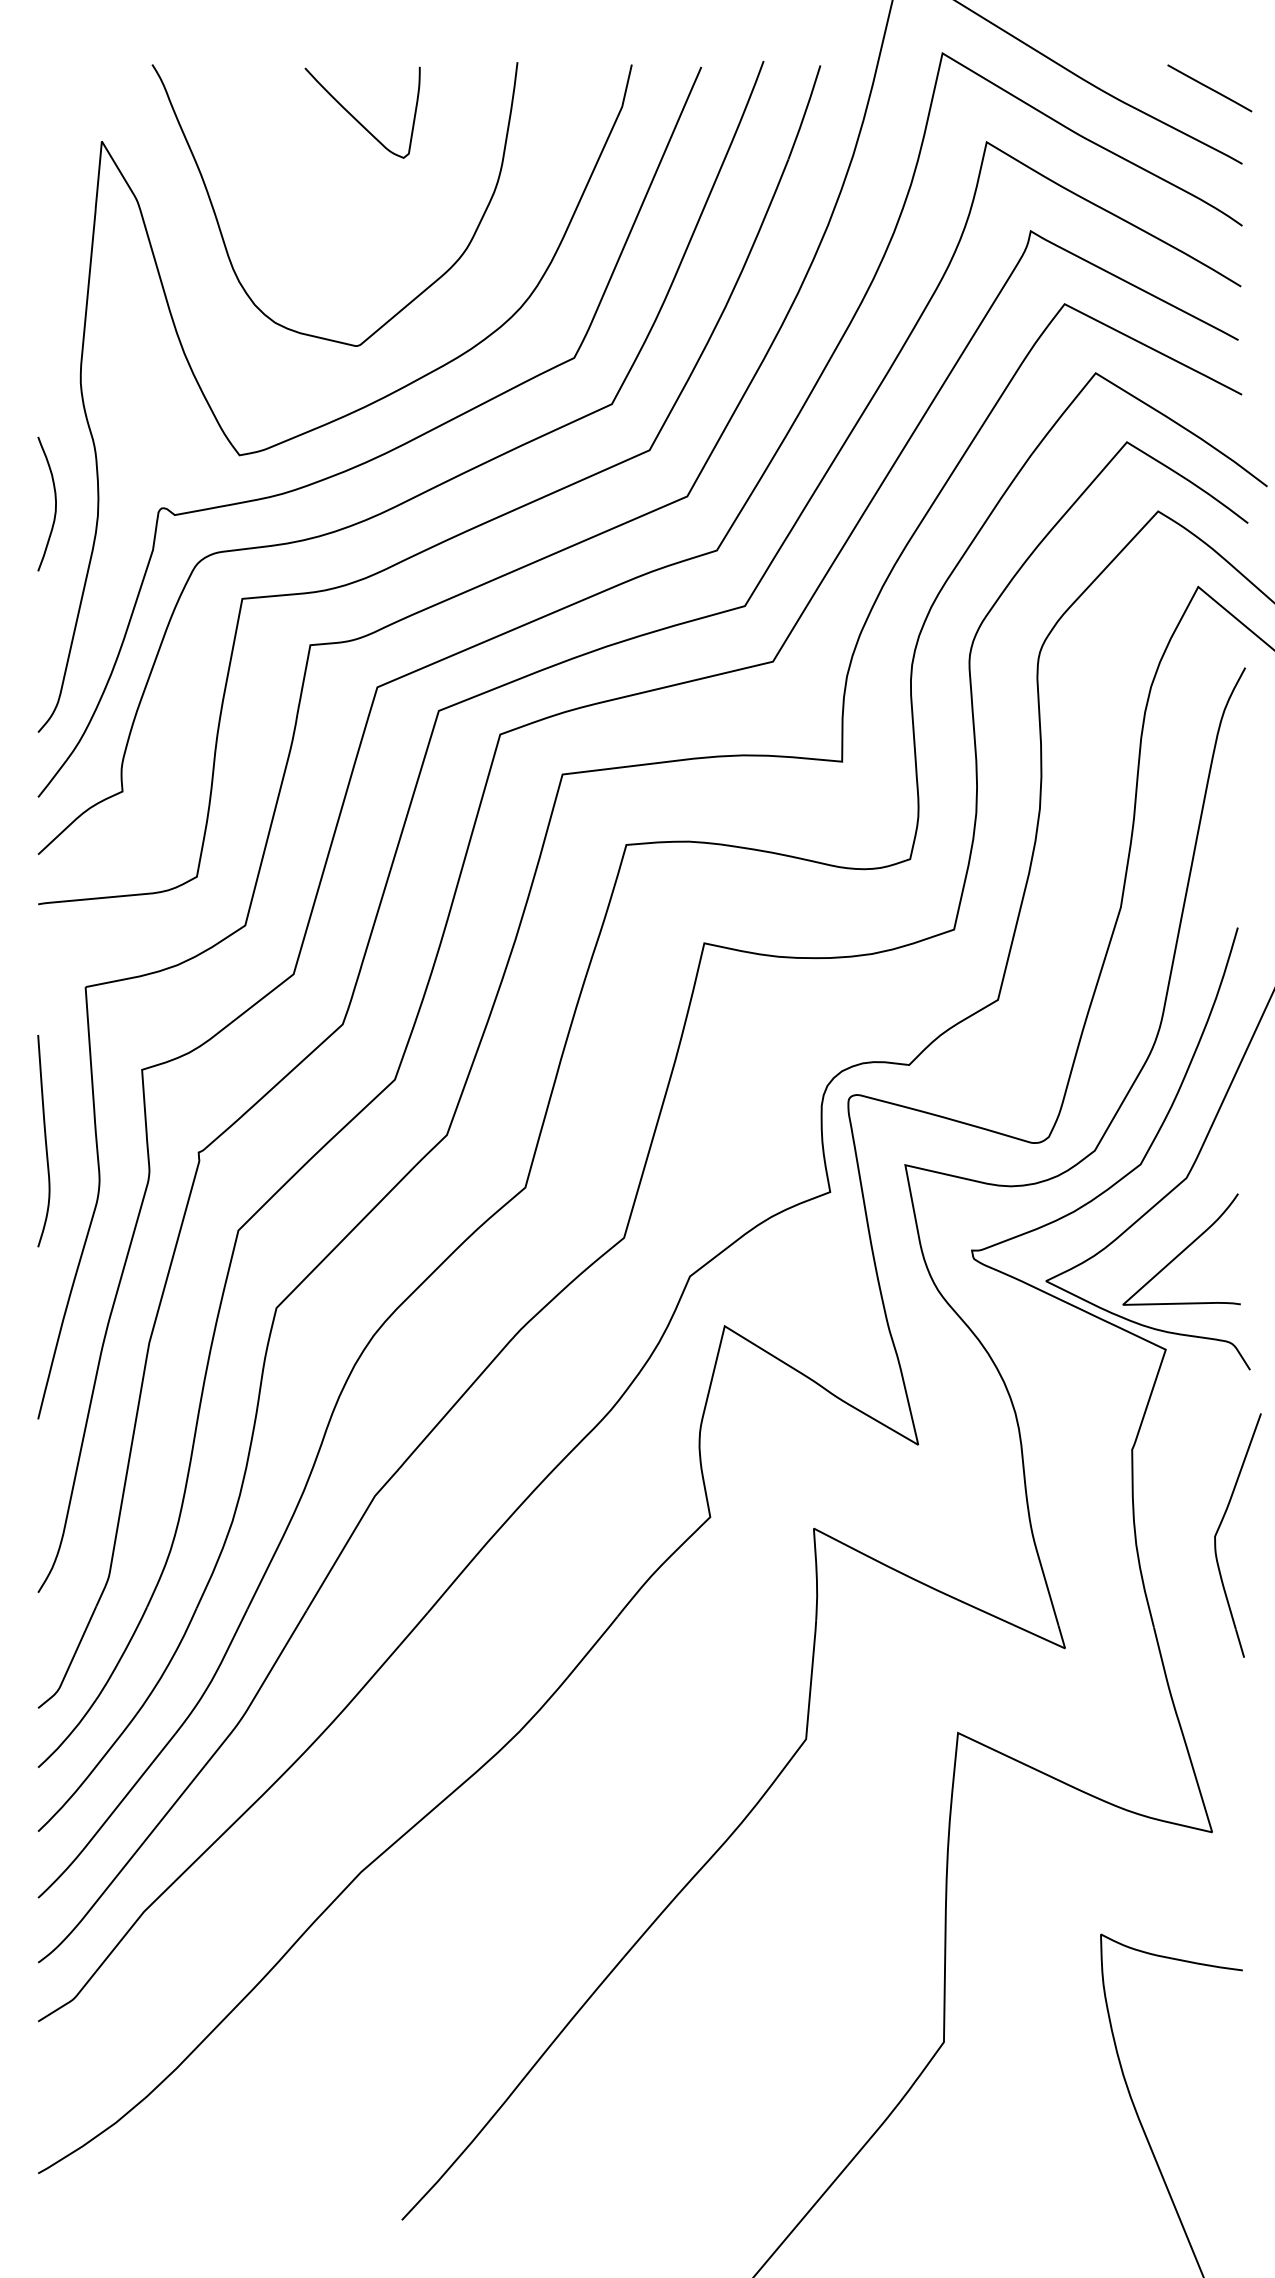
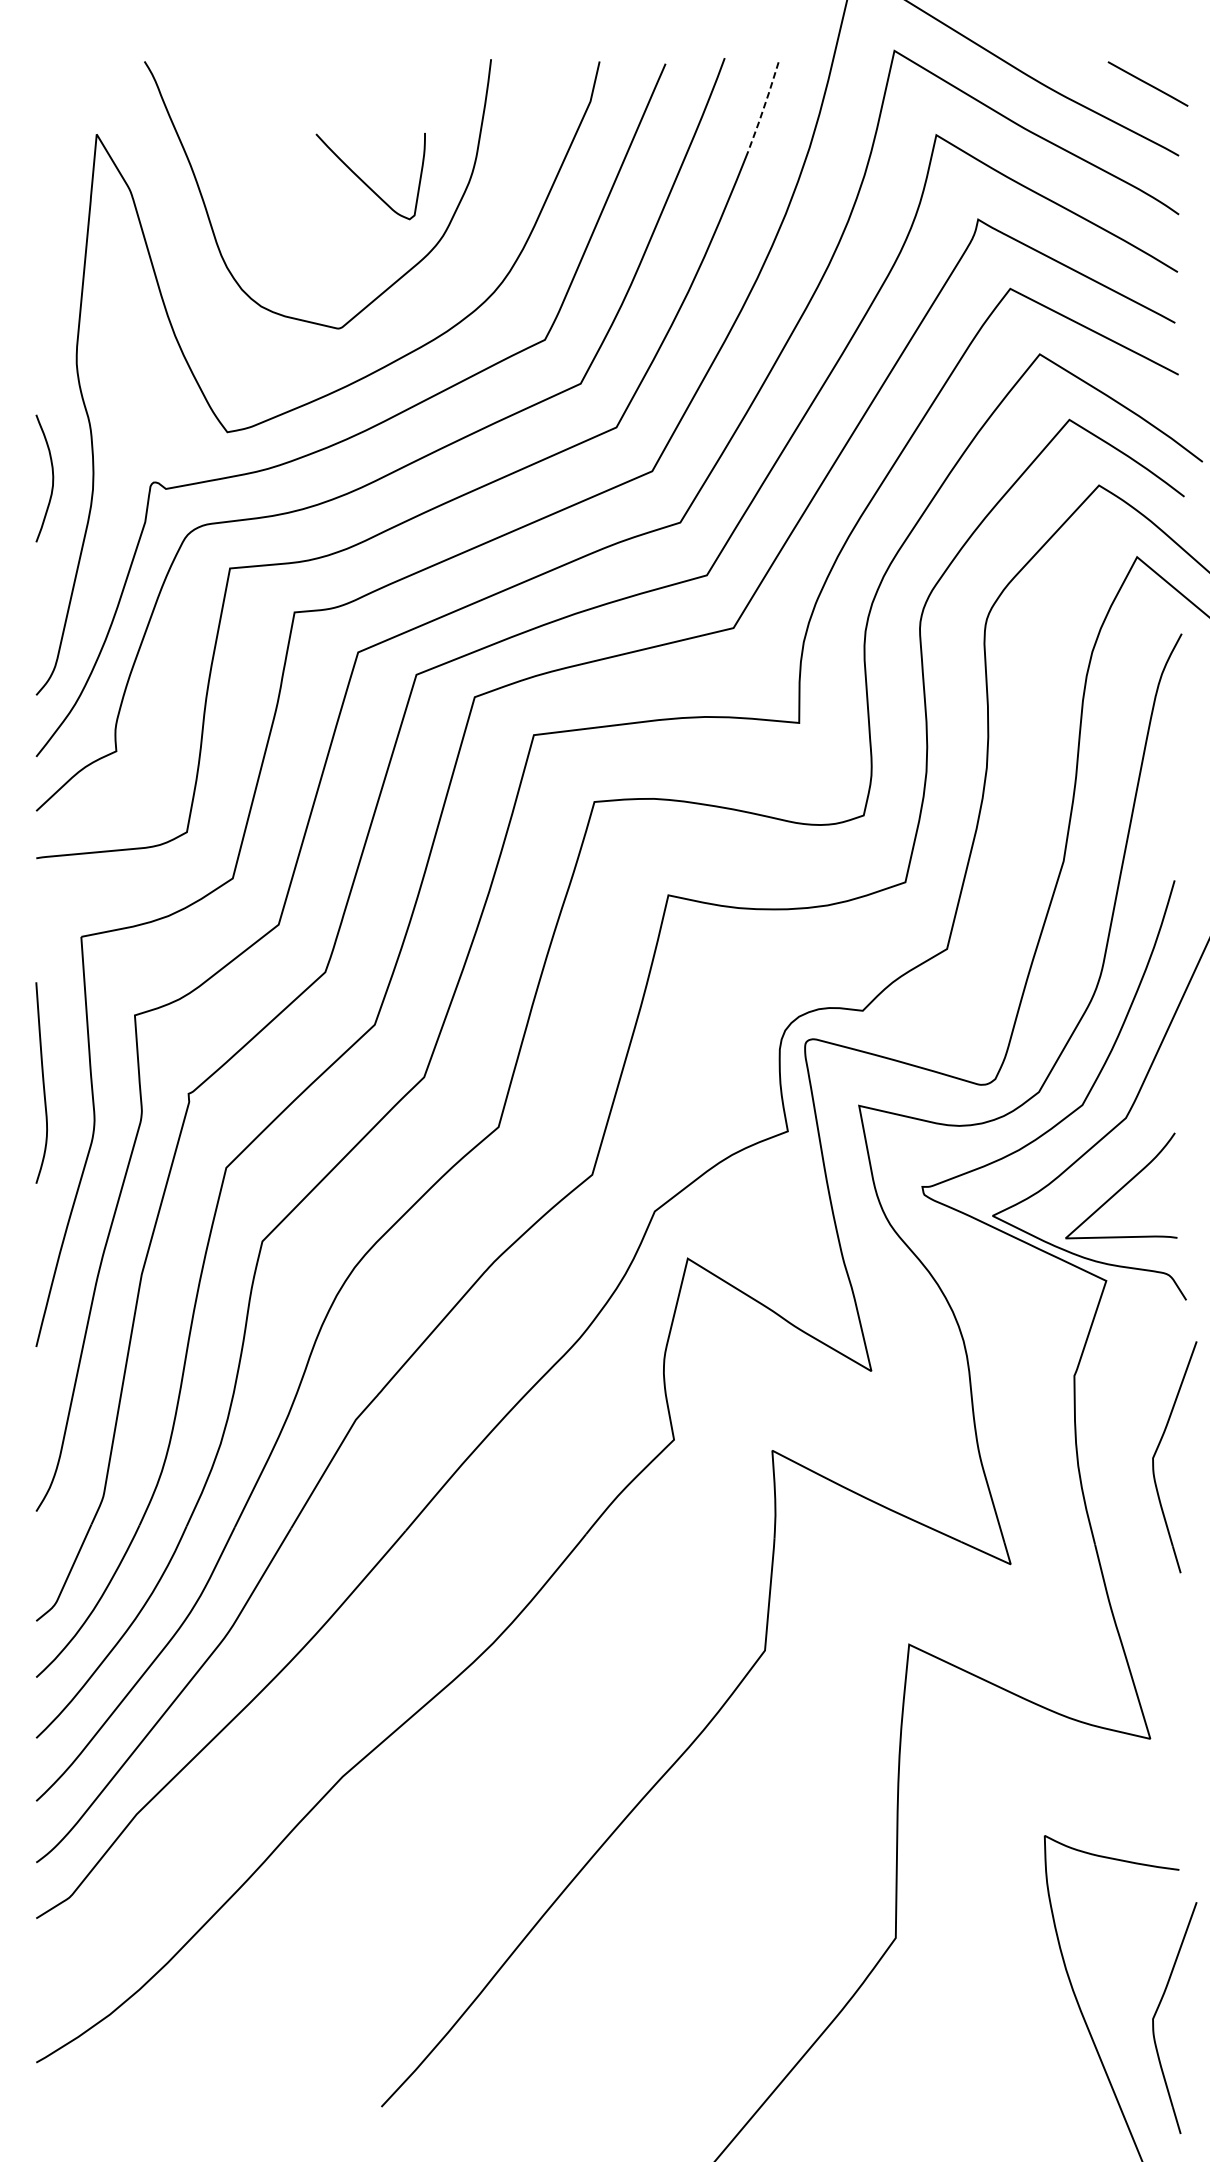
line: (804, 113) -> (763, 107), solid -> dashed
curve: (356, 118) -> (364, 181), moved
part: (1219, 2120) -> (1157, 2012), added

